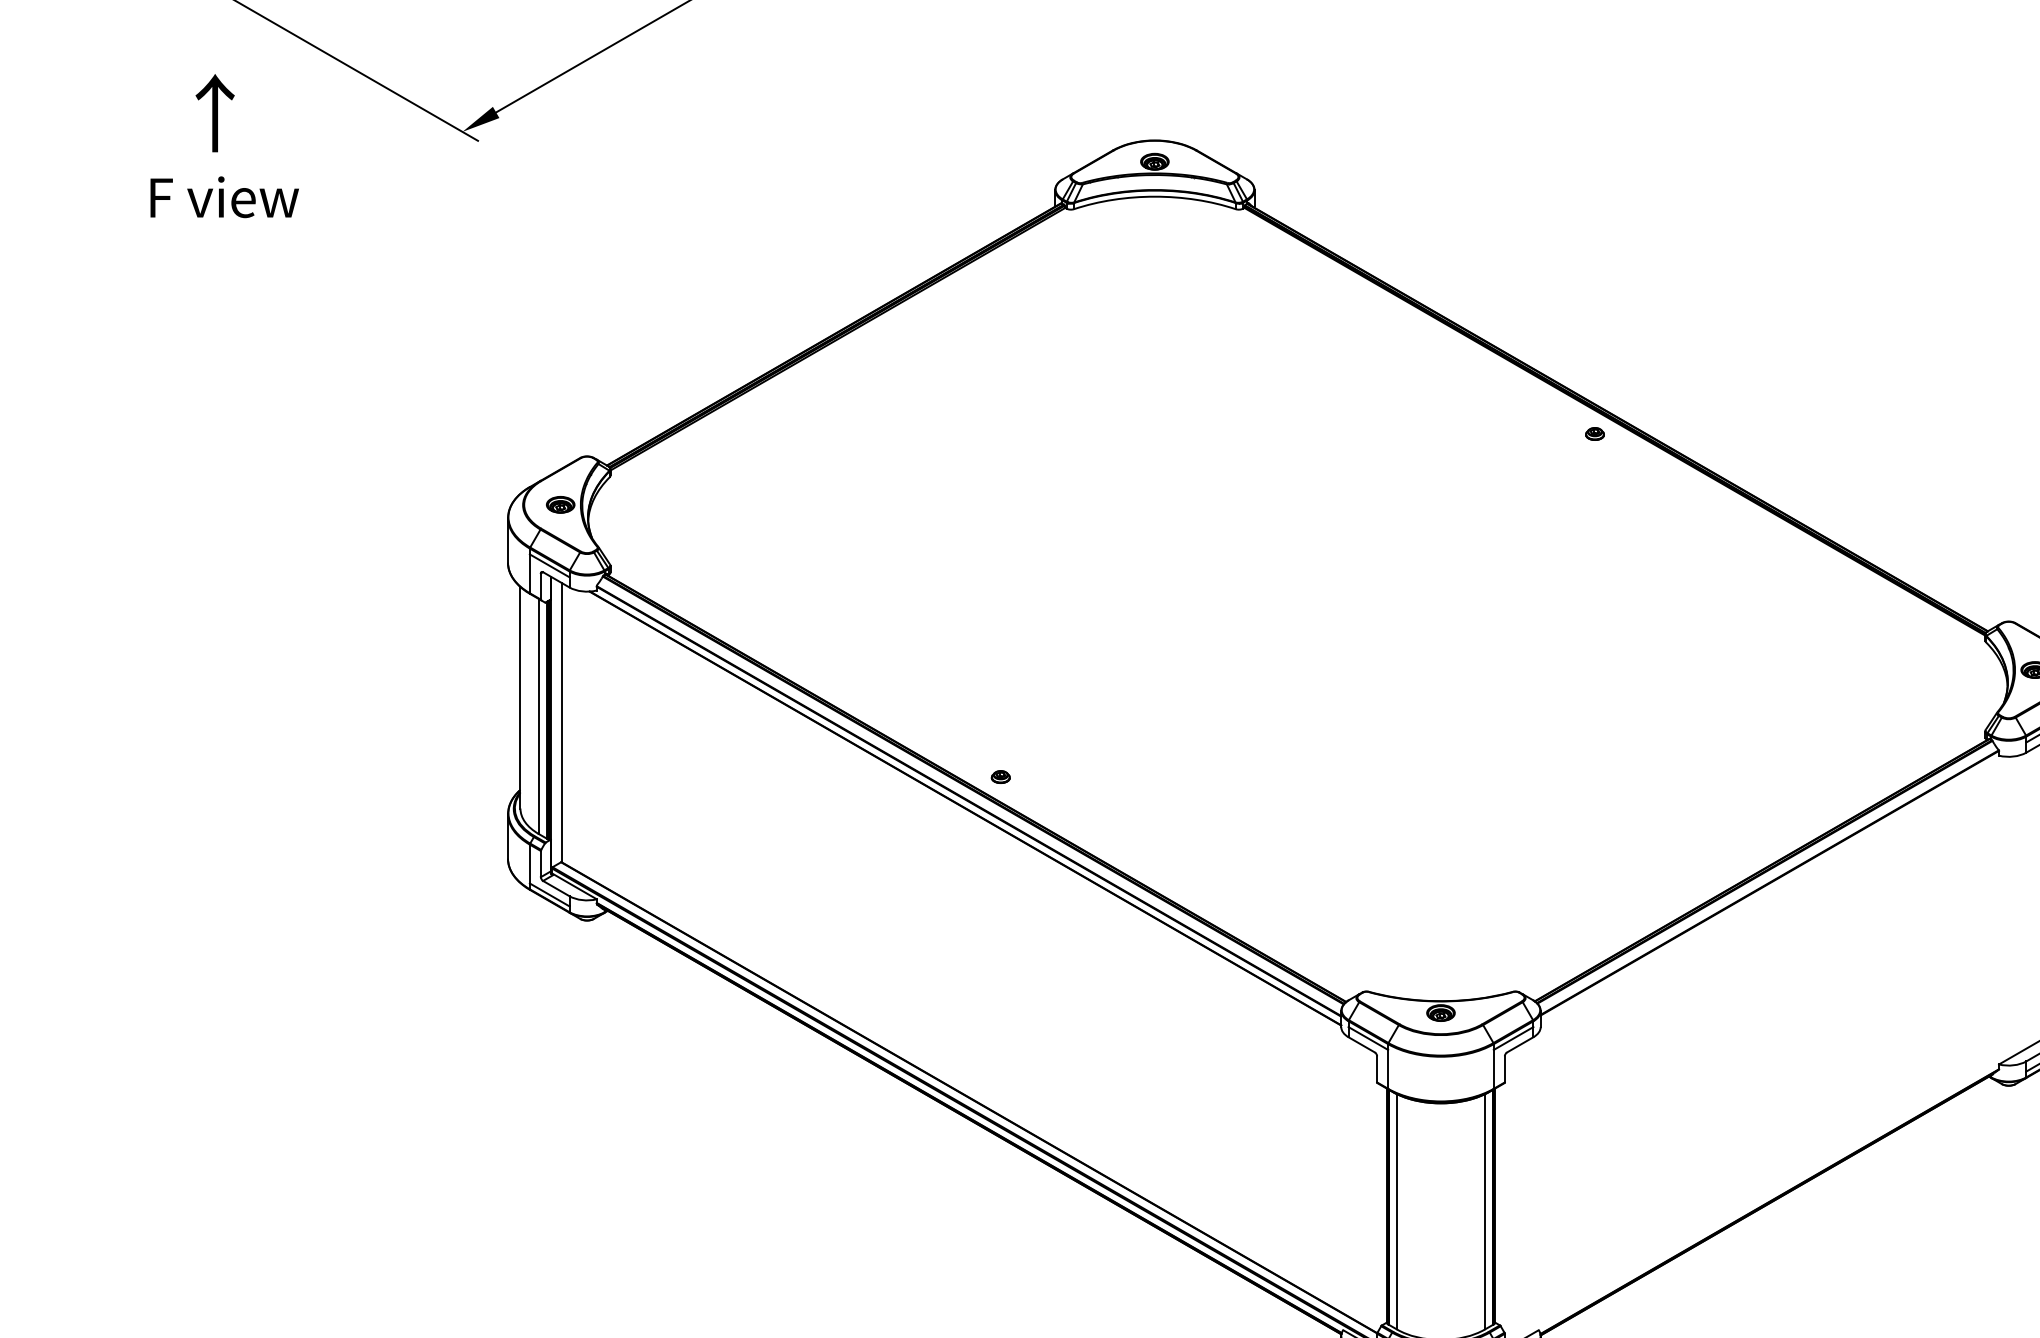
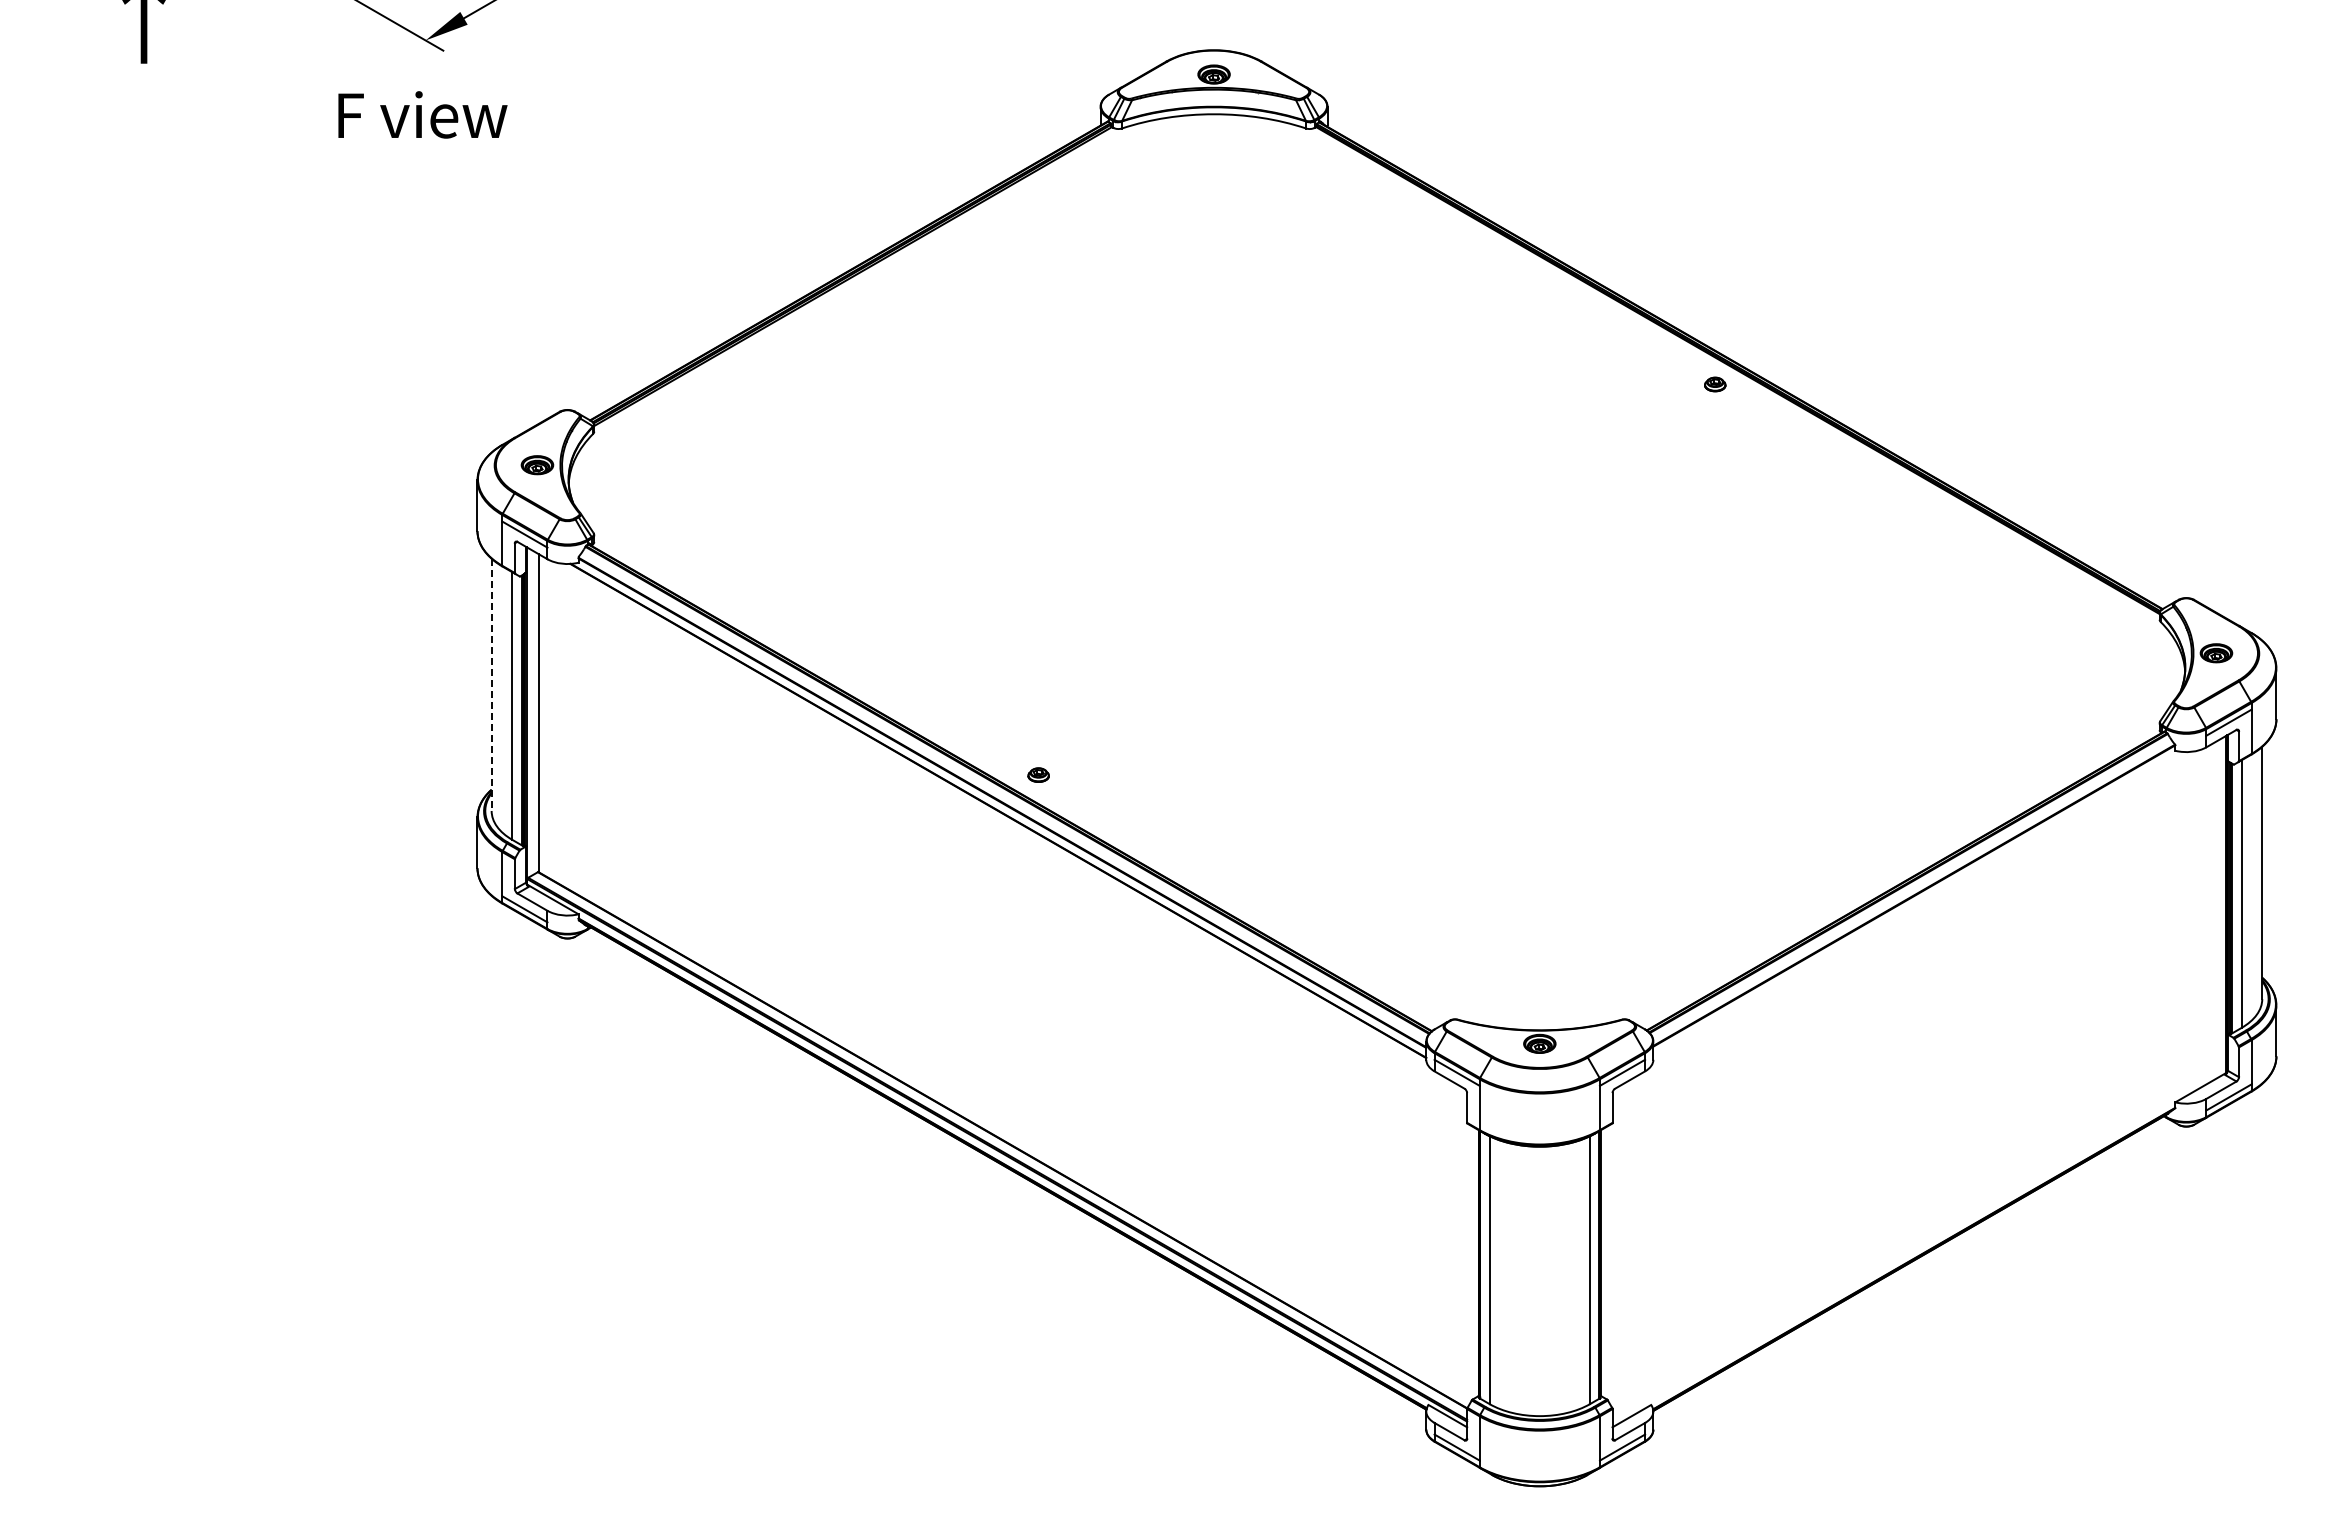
text: (224, 196) -> (422, 114), moved
line: (520, 698) -> (491, 685), solid -> dashed

